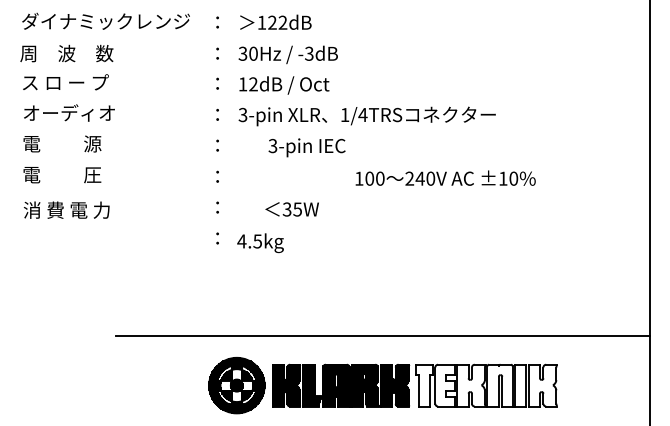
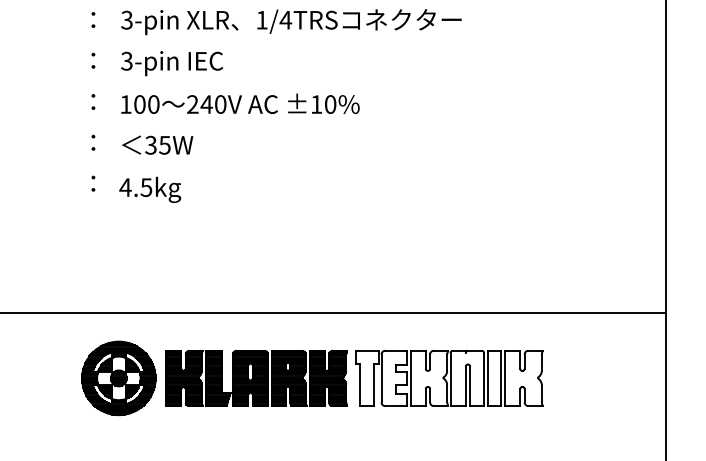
text: (306, 147) -> (171, 63), moved
text: (445, 177) -> (240, 102), moved
text: (291, 209) -> (156, 145), moved

